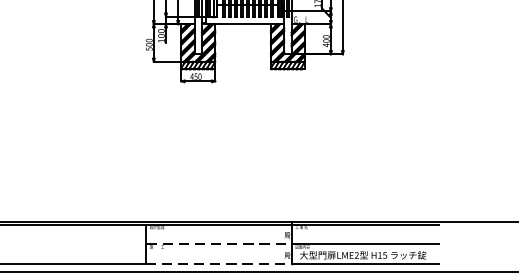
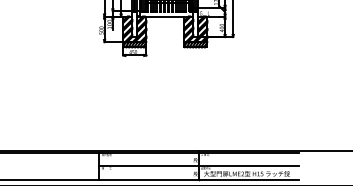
line: (219, 244) -> (149, 166), dashed -> solid
line: (218, 263) -> (148, 179), dashed -> solid

